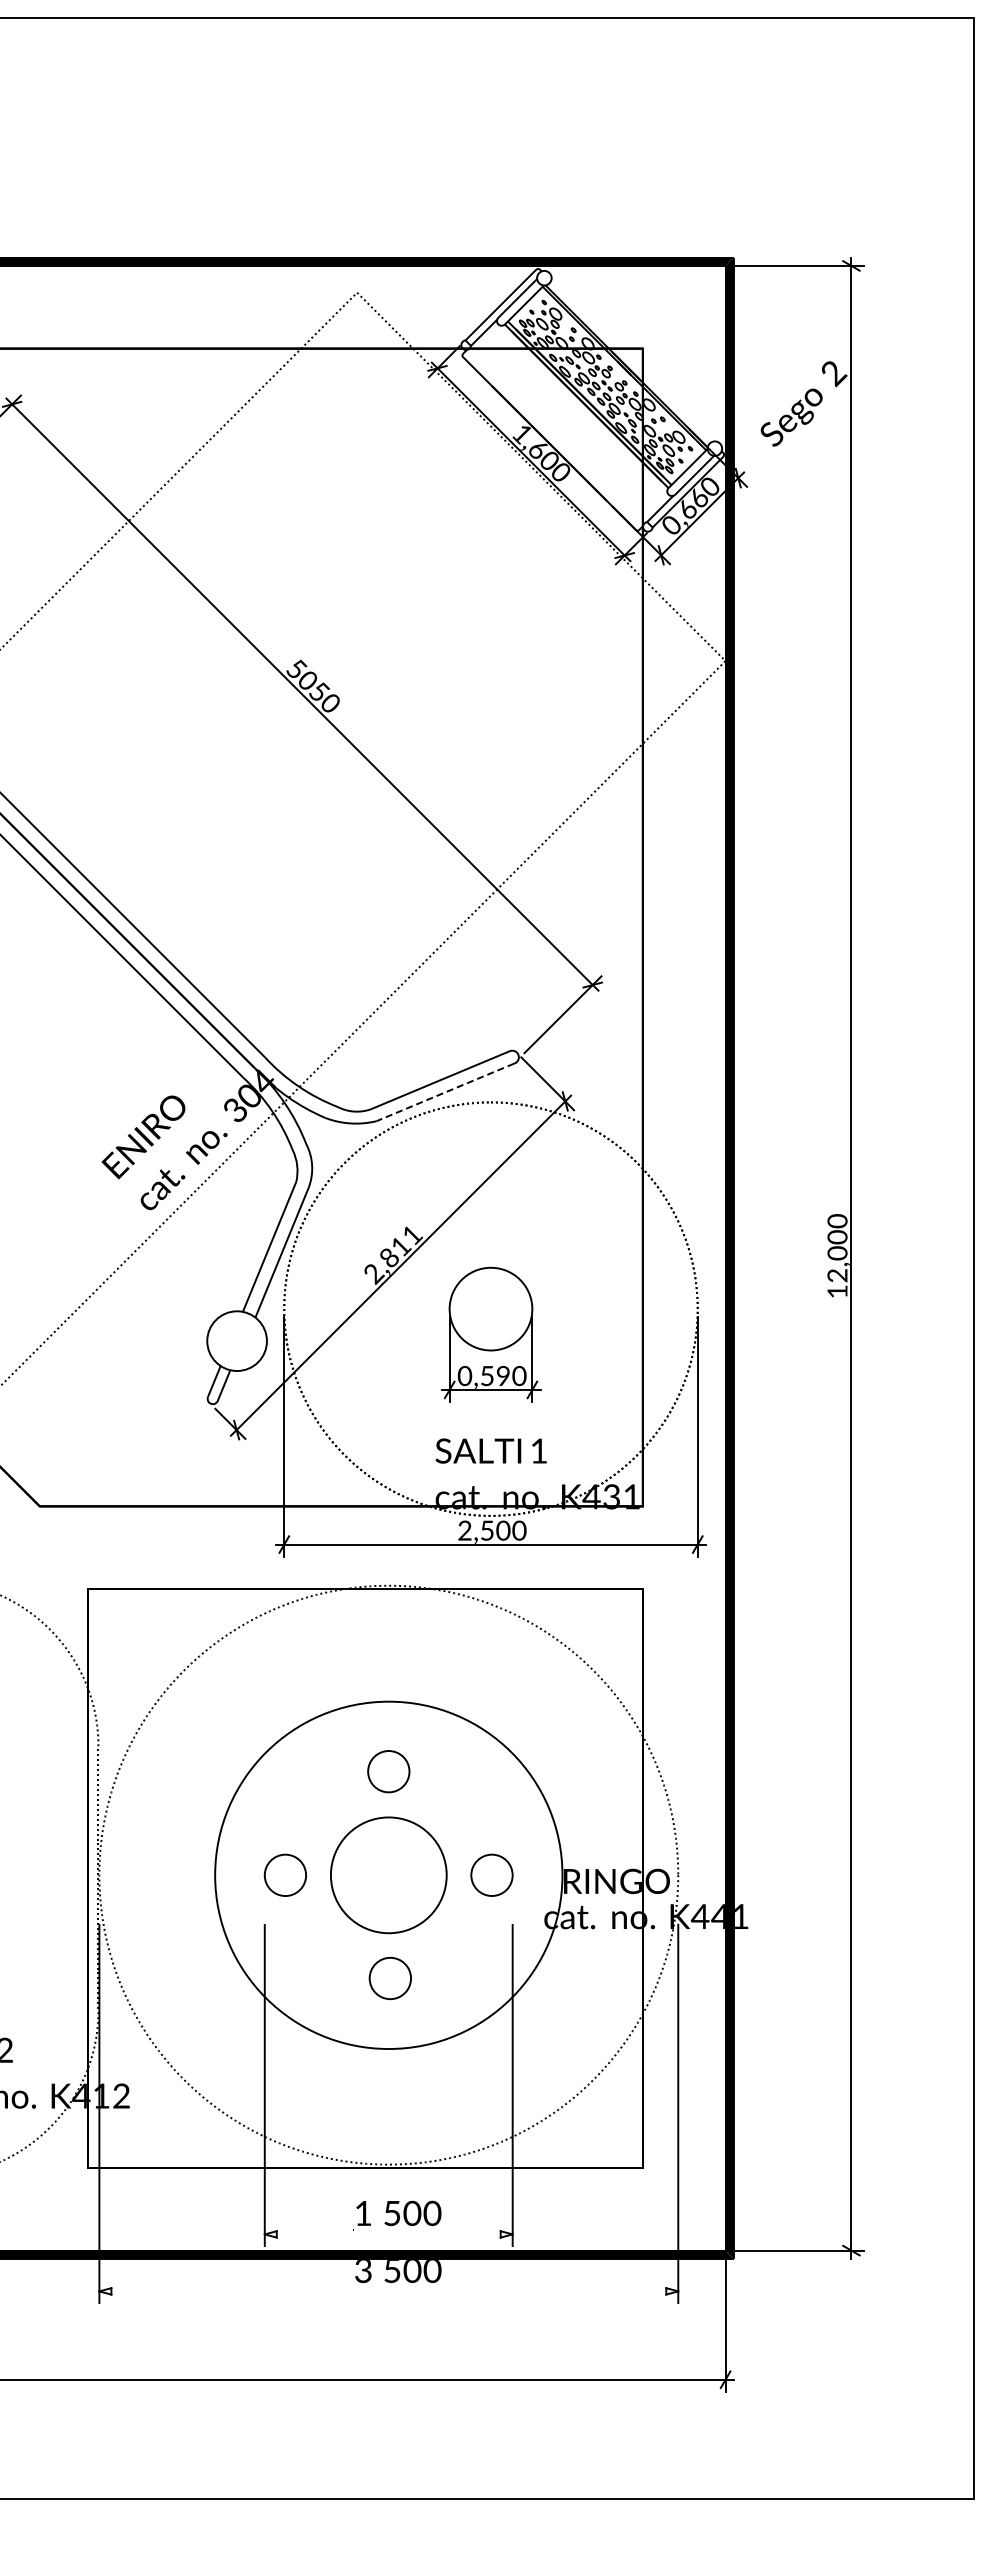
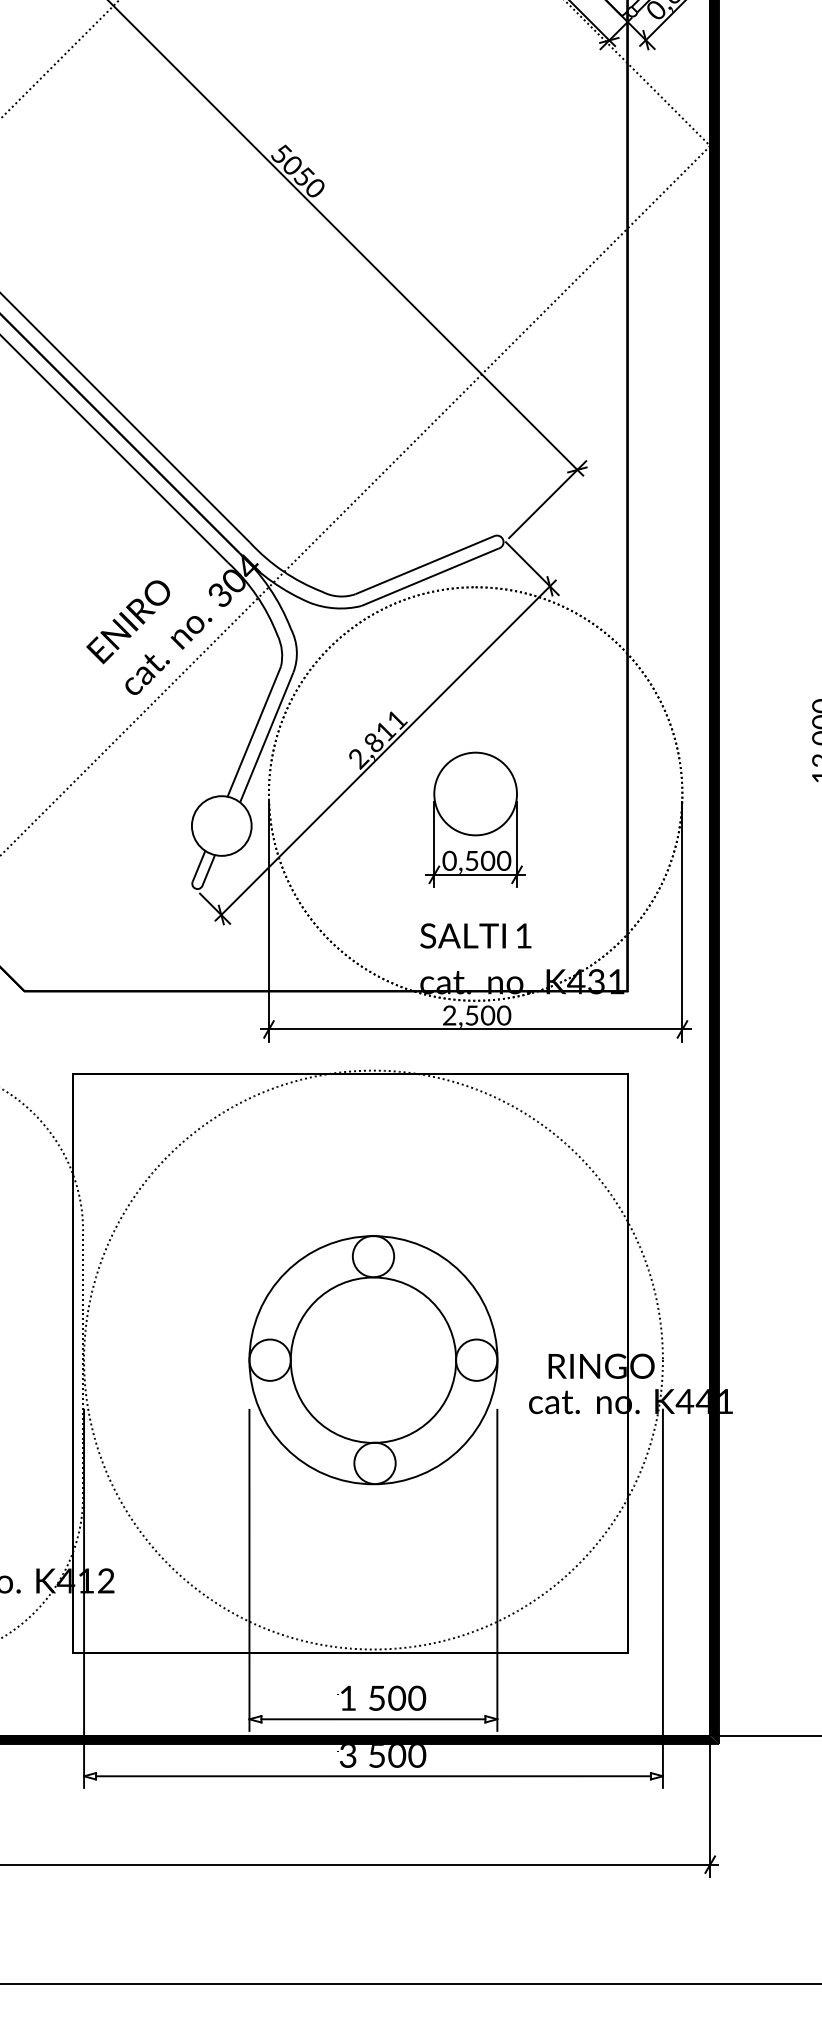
line: (445, 1092) -> (430, 577), dashed -> solid
text: (503, 1376) -> (488, 861), 0,590 -> 0,500
circle: (388, 1875) -> (373, 1360), size x0.71
circle: (388, 1875) -> (373, 1360), size x1.43
line: (388, 2234) -> (373, 1719), added
line: (388, 2291) -> (373, 1776), added

